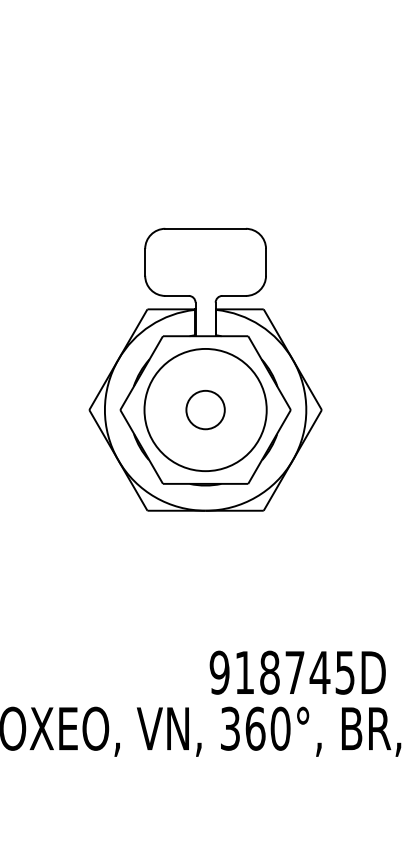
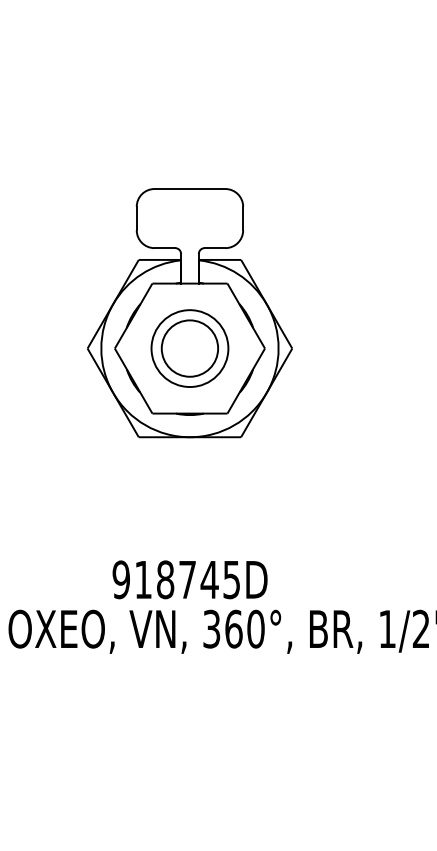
circle: (205, 409) -> (189, 348), size x0.71
circle: (205, 409) -> (189, 348), size x1.67
text: (297, 672) -> (189, 579), moved

